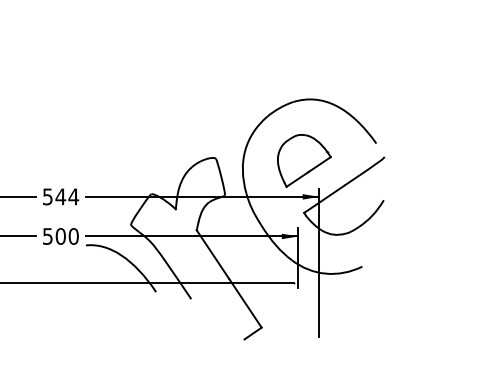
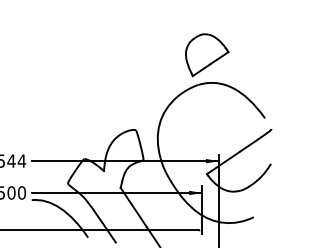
part: (304, 160) -> (207, 54), moved

